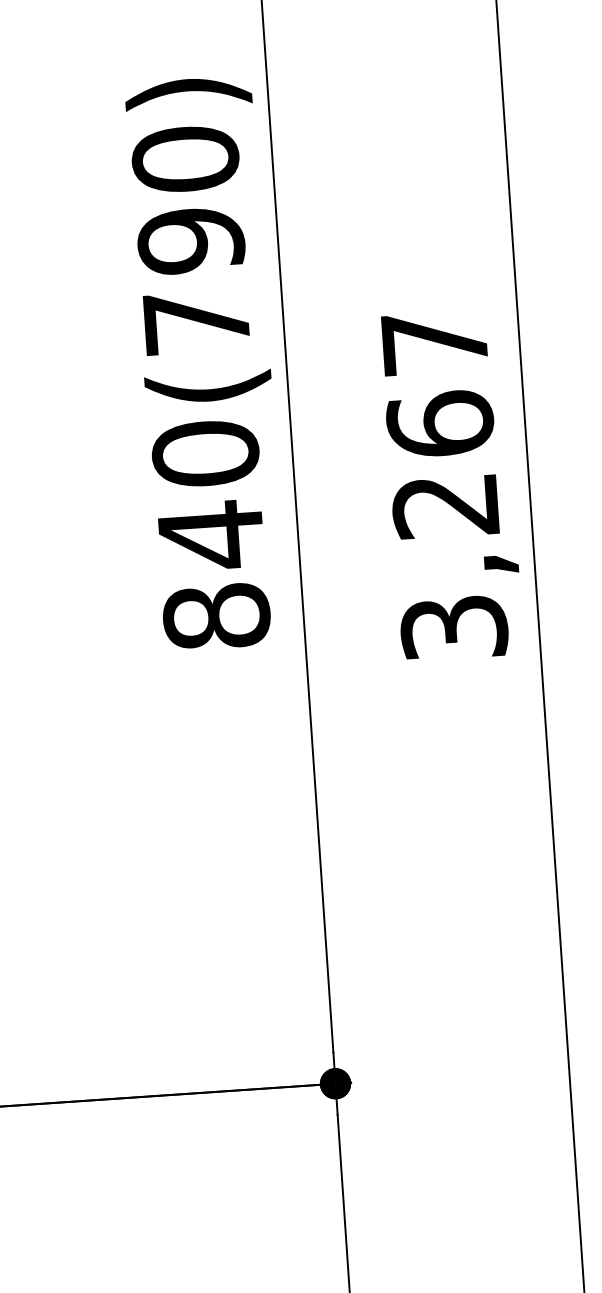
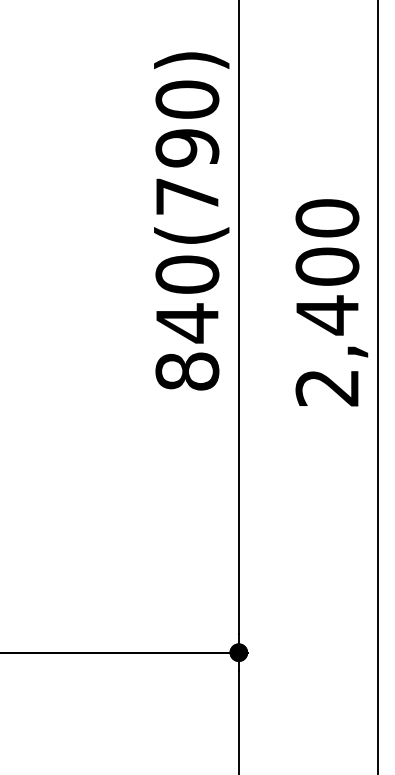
text: (444, 484) -> (327, 302), 3,267 -> 2,400

